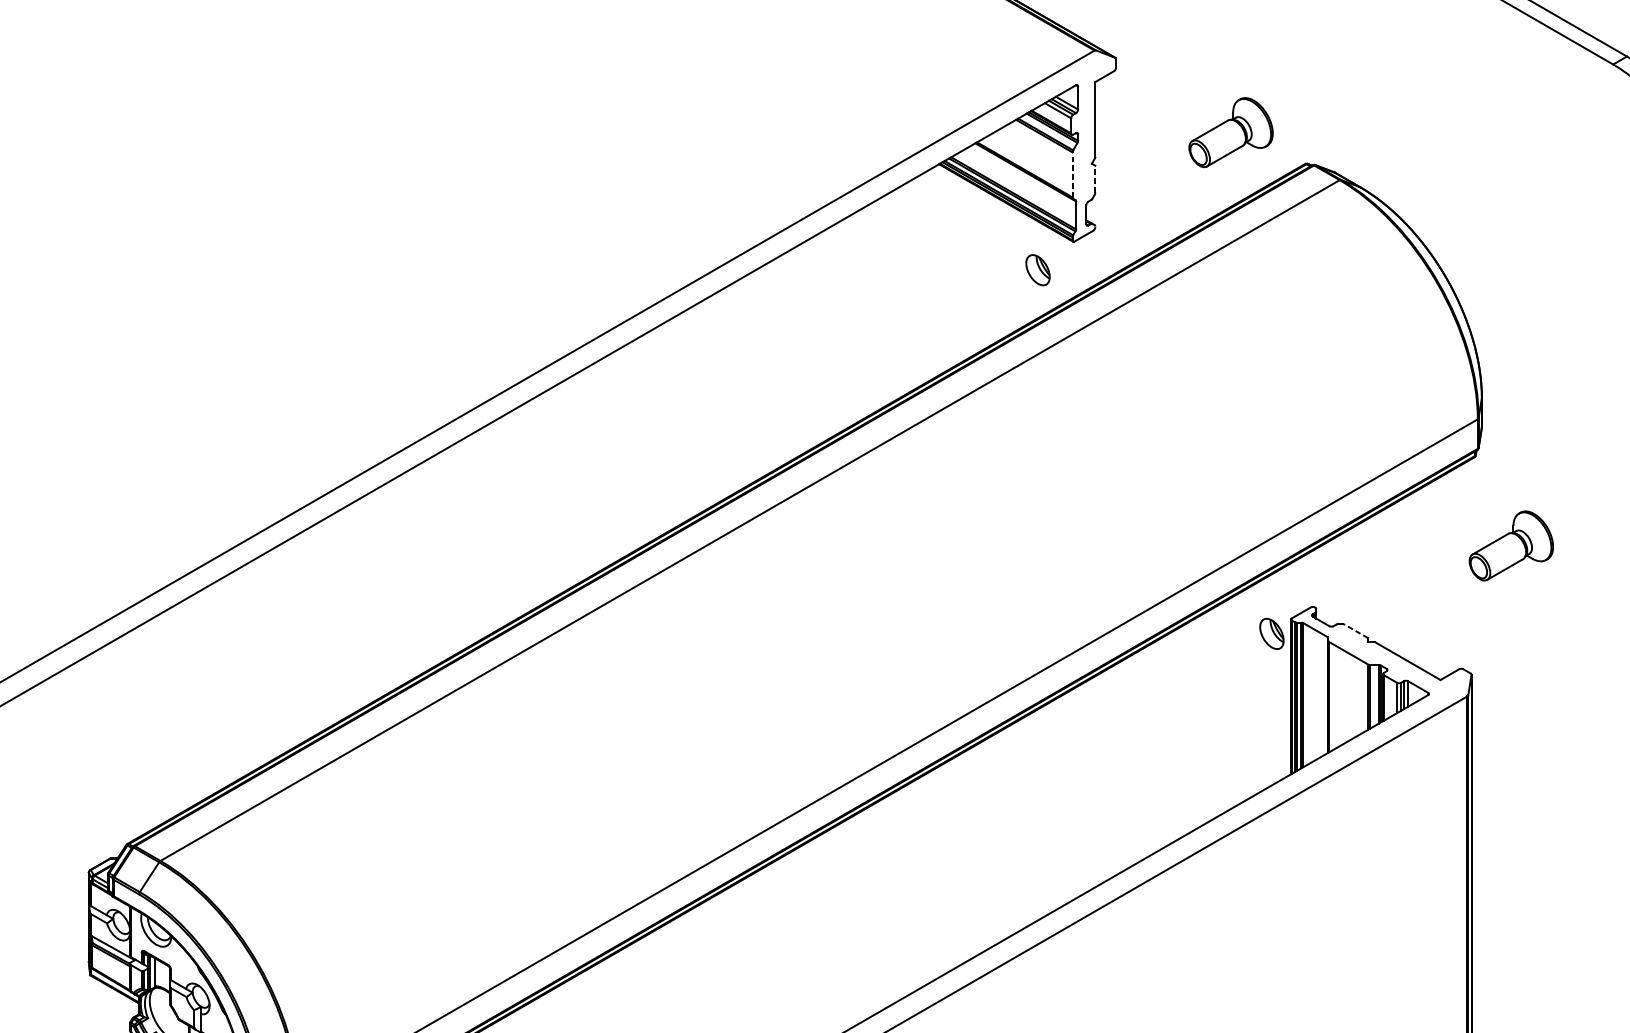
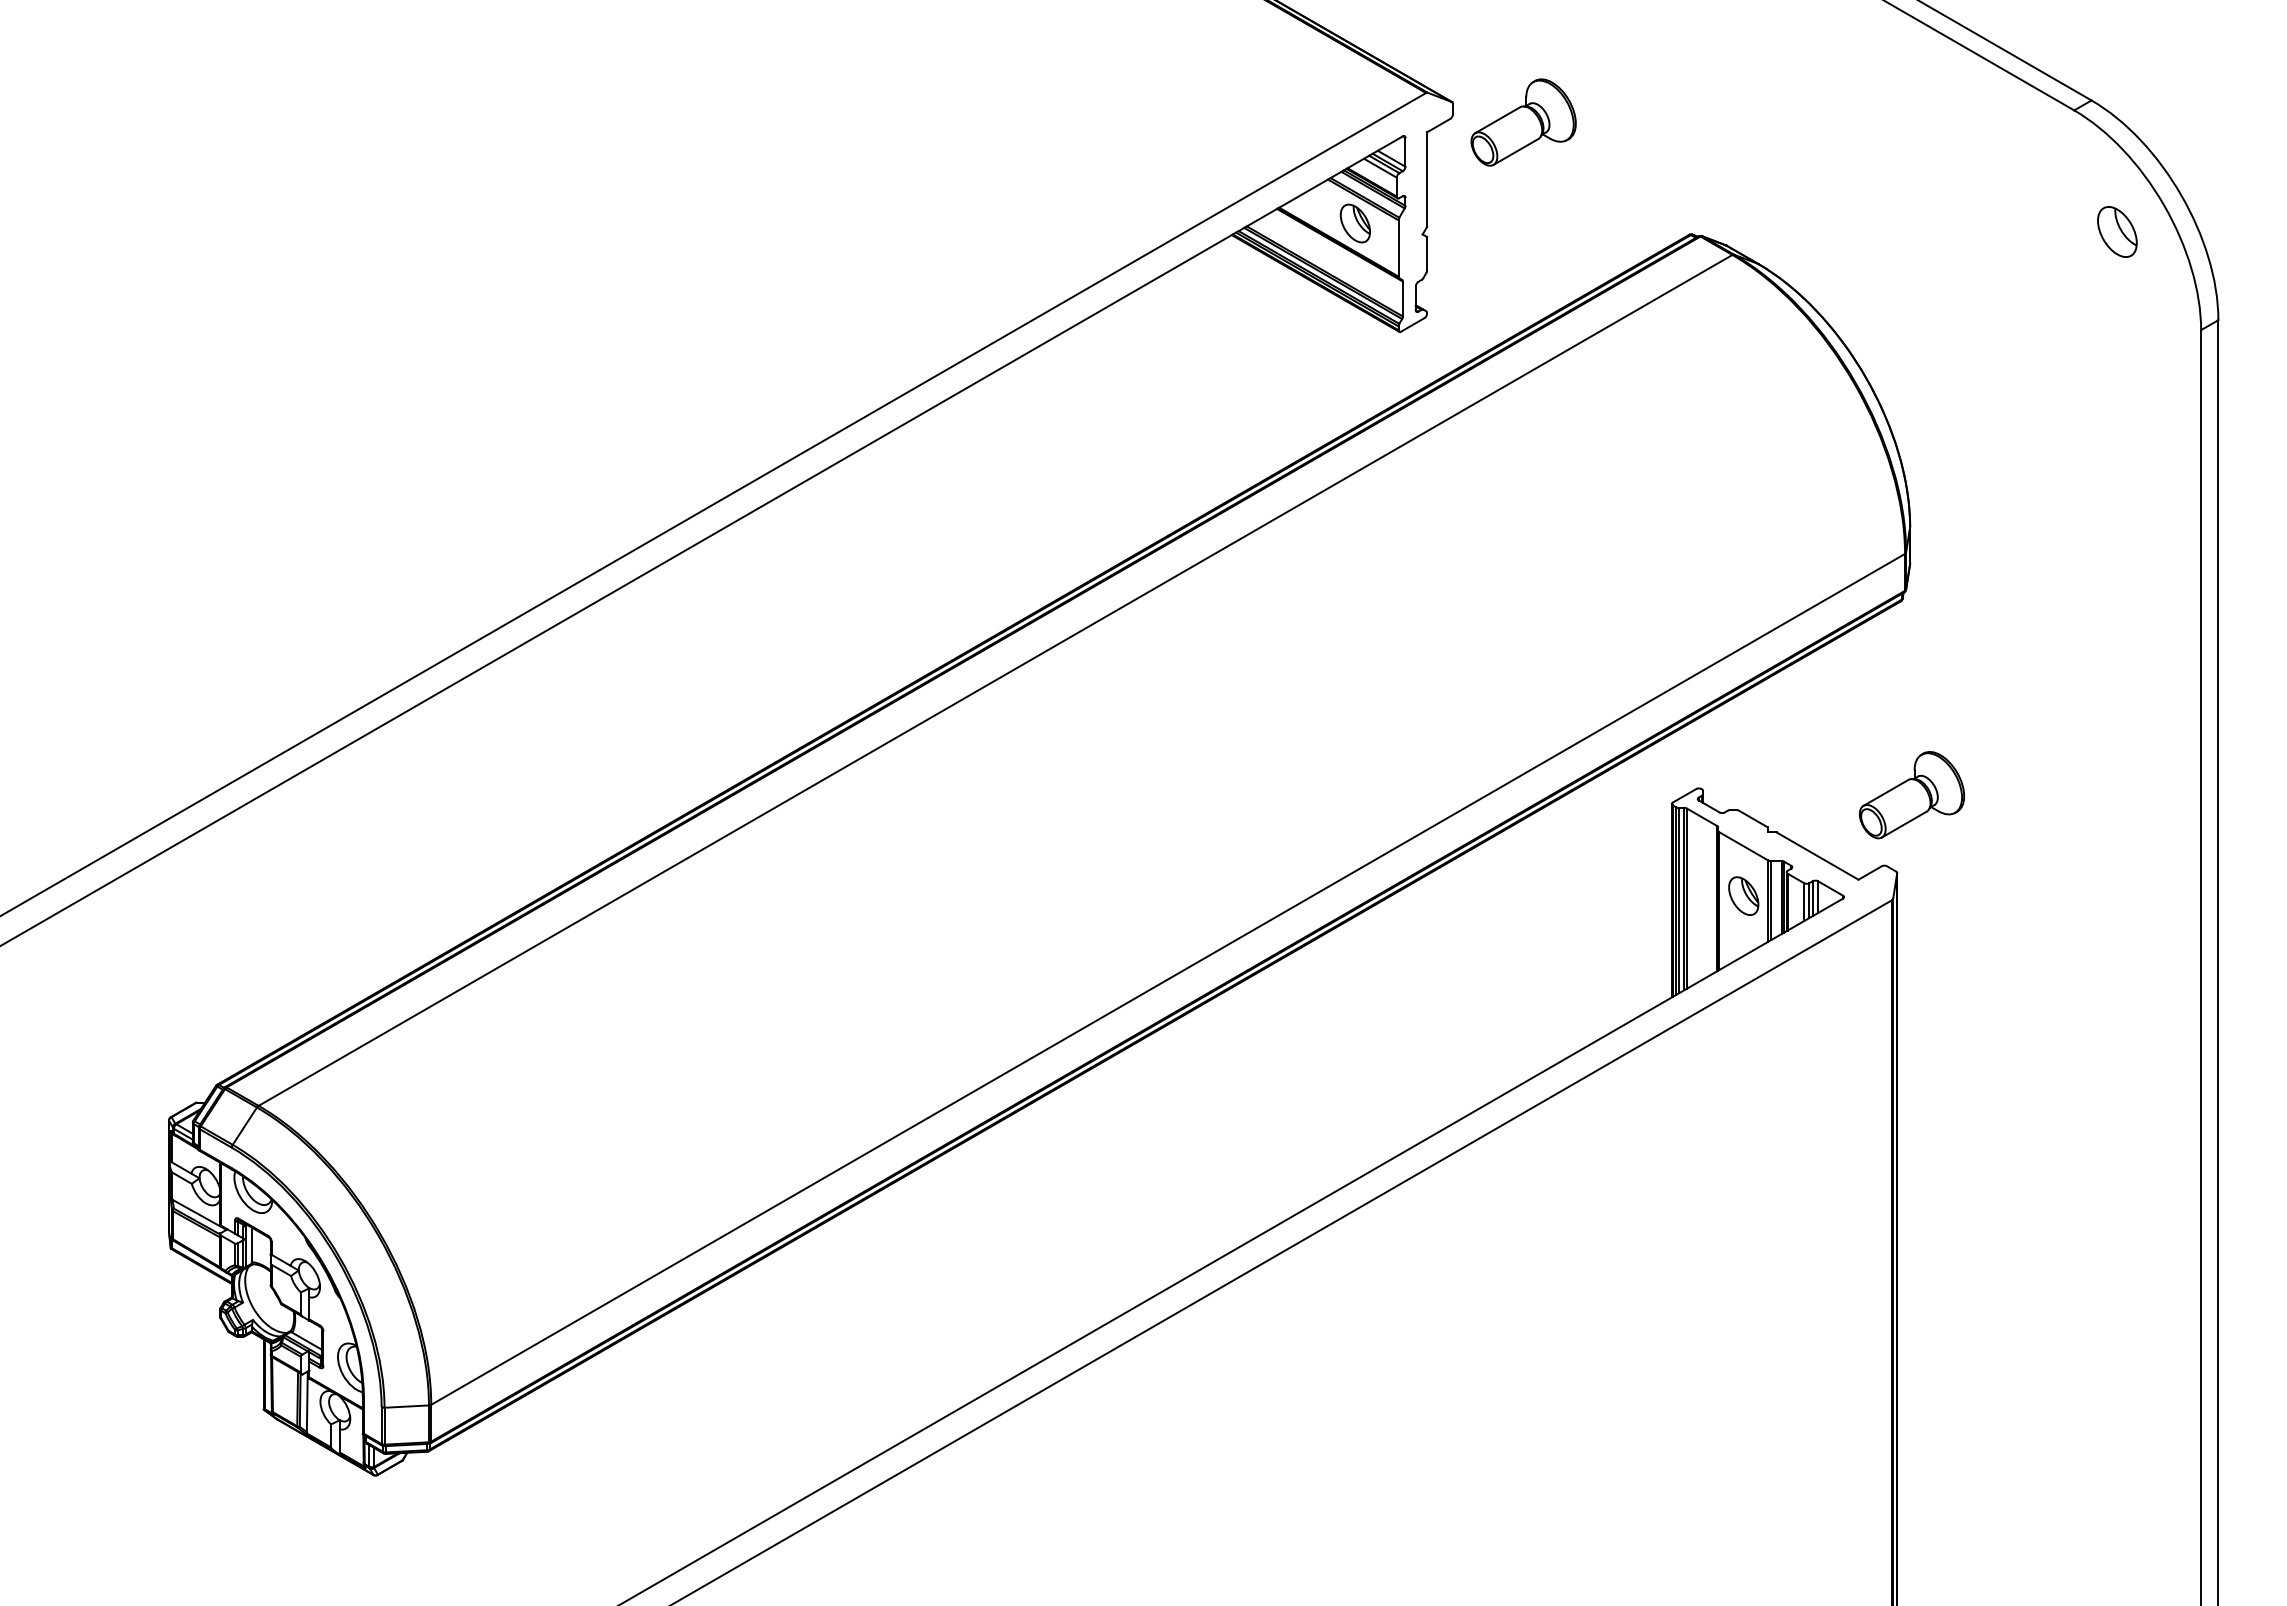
part: (1230, 132) -> (1523, 122), moved
line: (1072, 174) -> (1398, 247), dashed -> solid
line: (1095, 178) -> (1427, 253), dashed -> solid
part: (1037, 270) -> (1354, 223), moved
part: (1510, 546) -> (1911, 795), moved
line: (1356, 631) -> (1753, 819), dashed -> solid
part: (1271, 633) -> (1743, 895), moved

